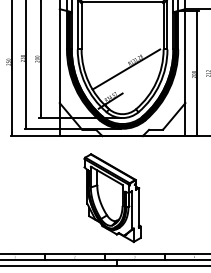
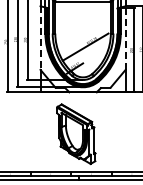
line: (59, 56) -> (40, 38), solid -> dashed
line: (185, 56) -> (125, 38), solid -> dashed

